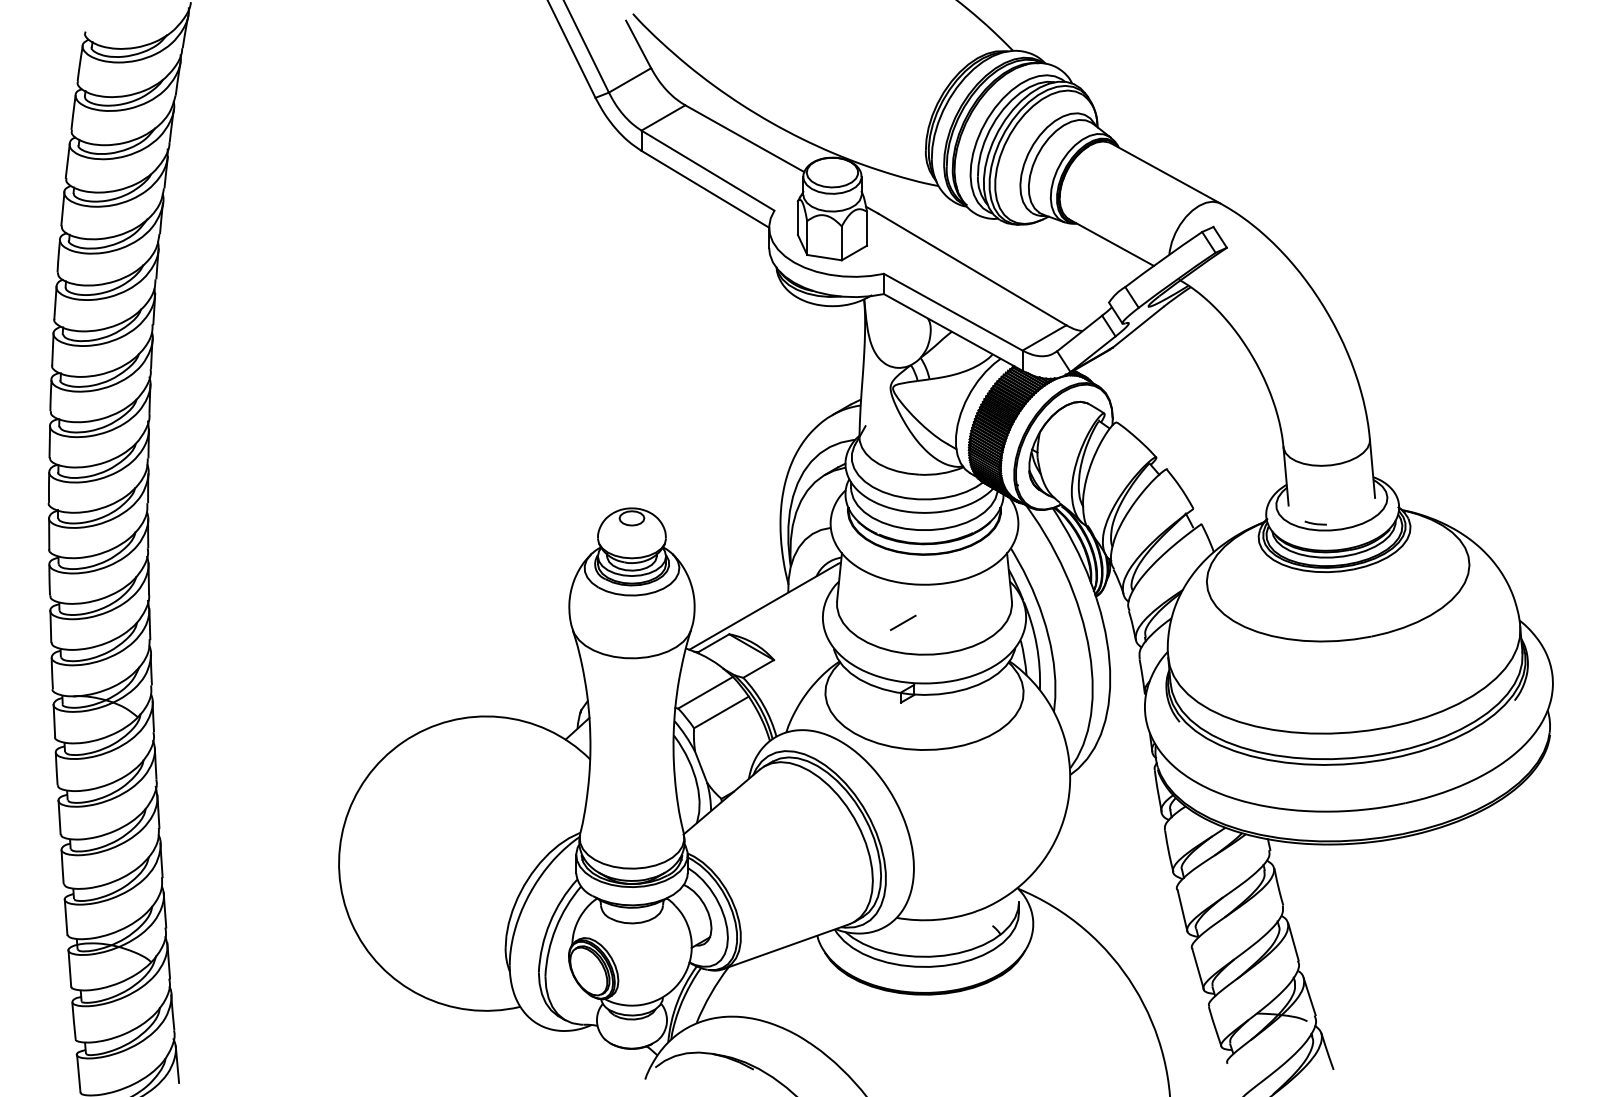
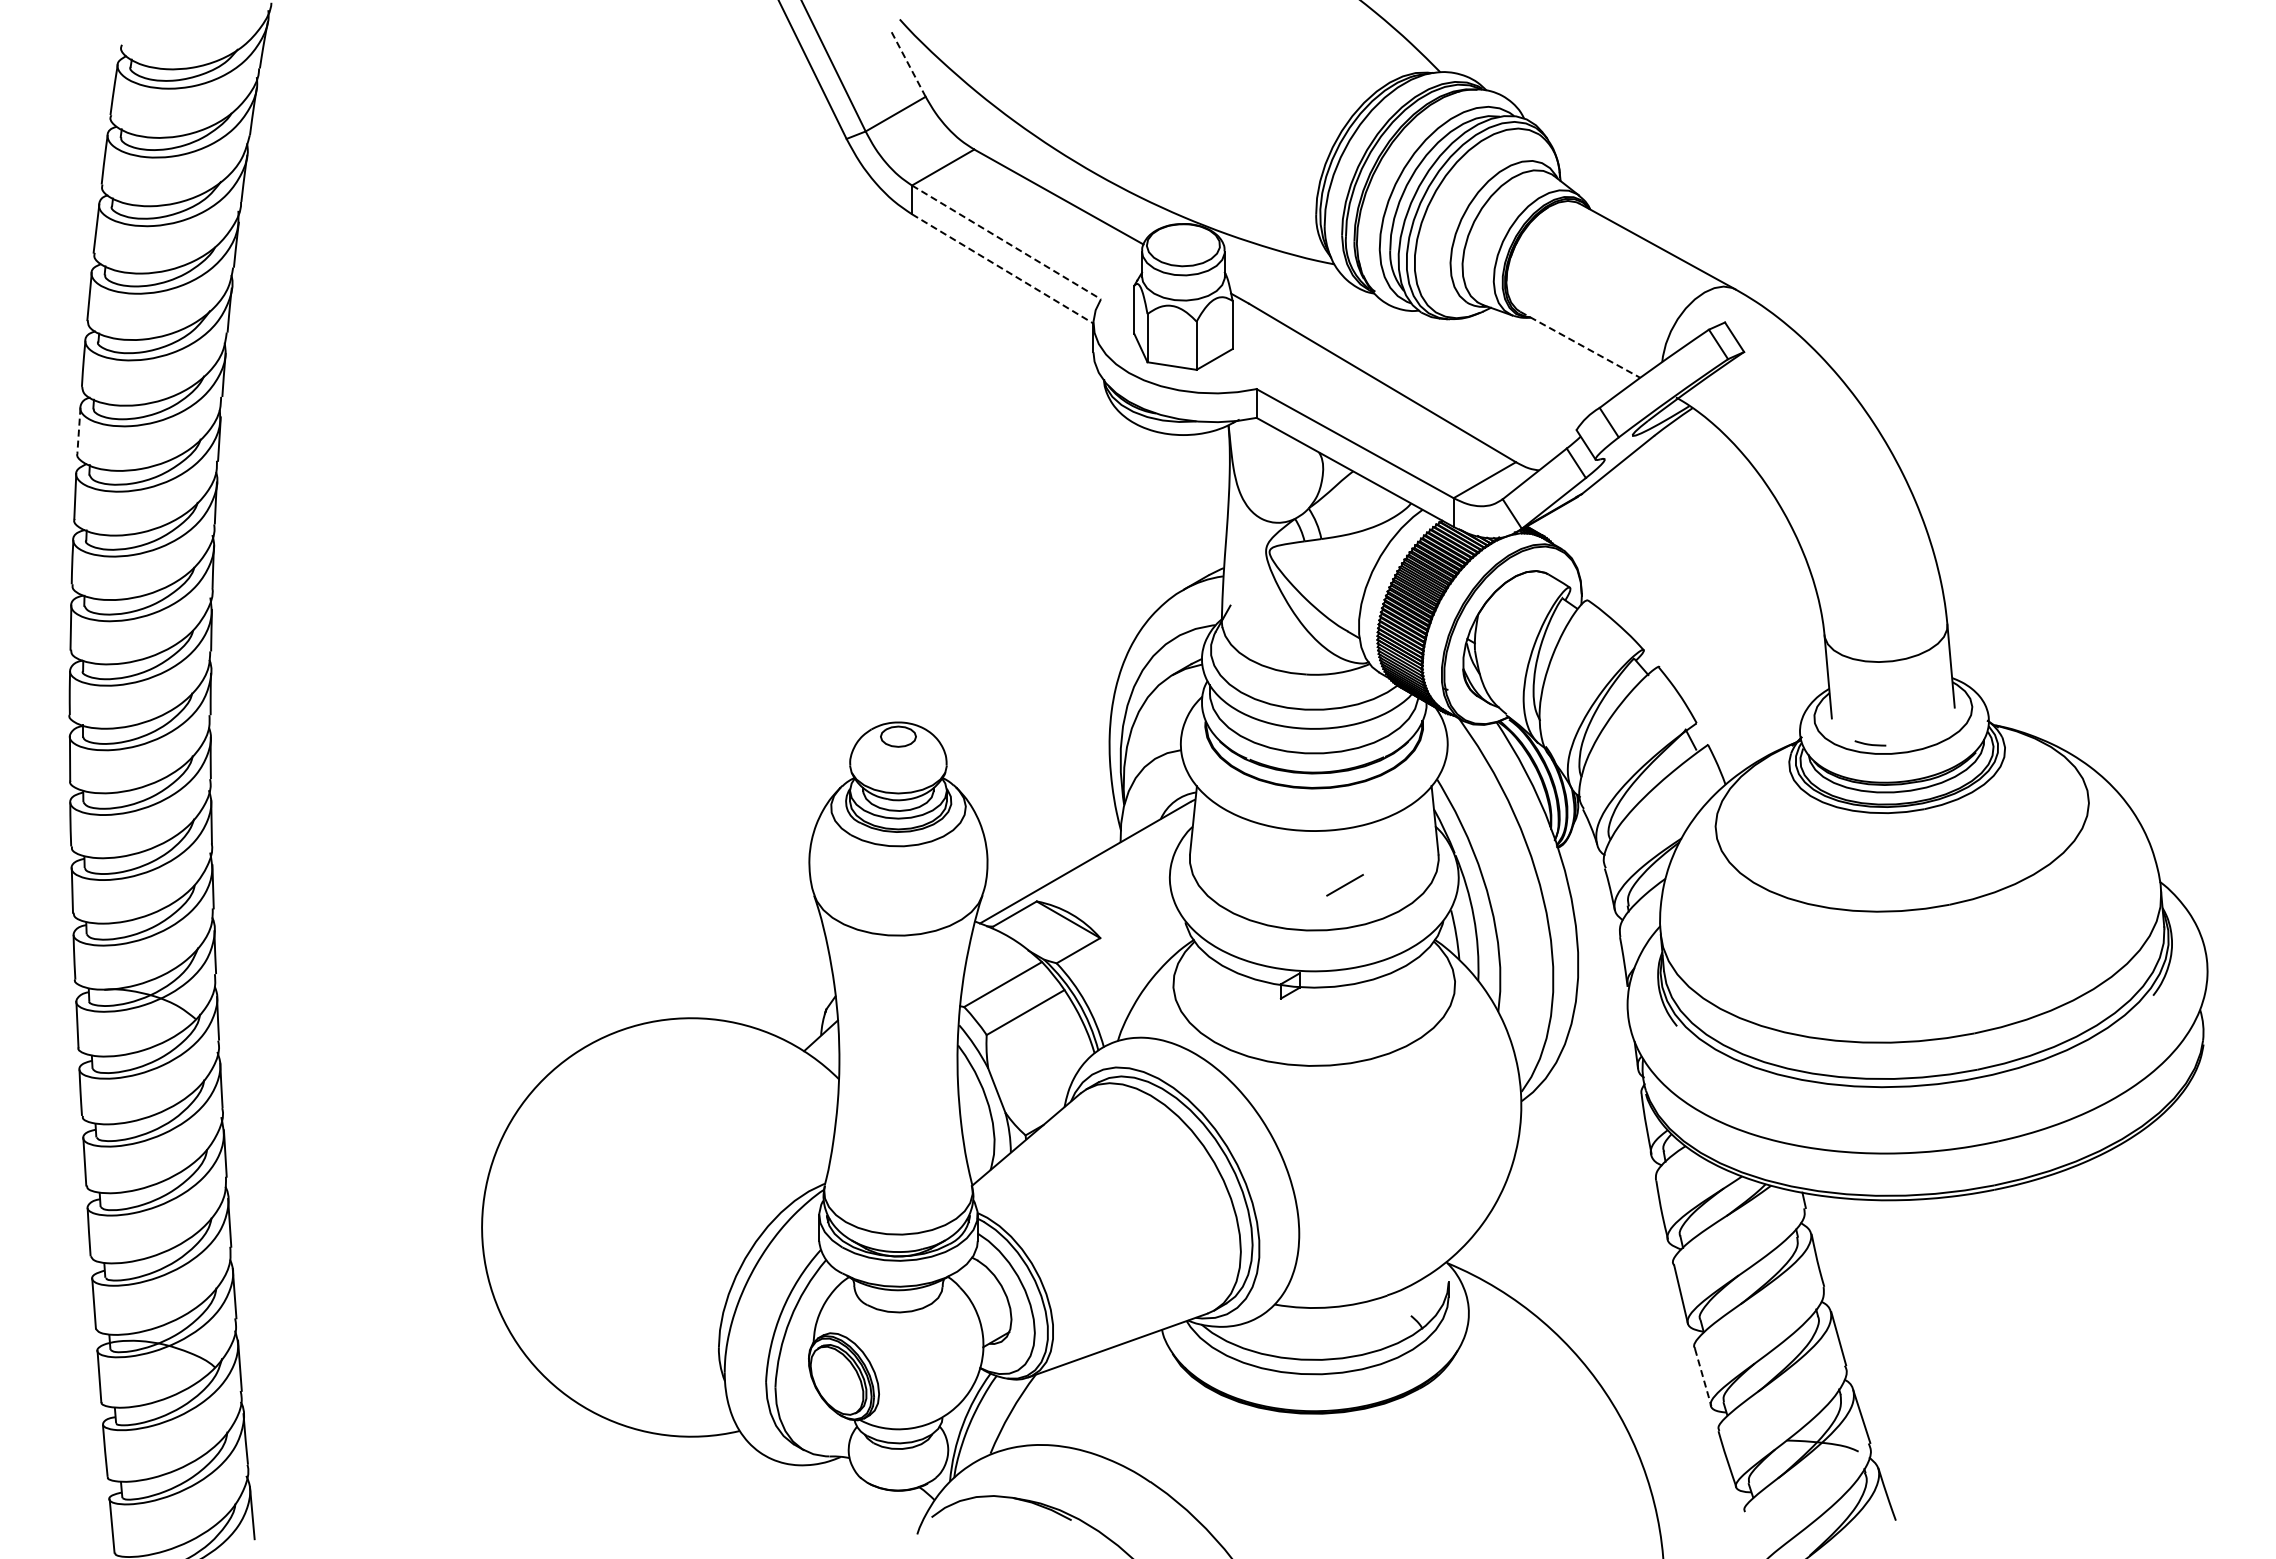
line: (638, 44) -> (907, 62), solid -> dashed
line: (707, 170) -> (1006, 242), solid -> dashed
line: (705, 189) -> (1002, 268), solid -> dashed
line: (1111, 243) -> (1580, 345), solid -> dashed
line: (55, 302) -> (78, 430), solid -> dashed
line: (902, 623) -> (1344, 885), moved
line: (1198, 969) -> (1703, 1377), solid -> dashed

